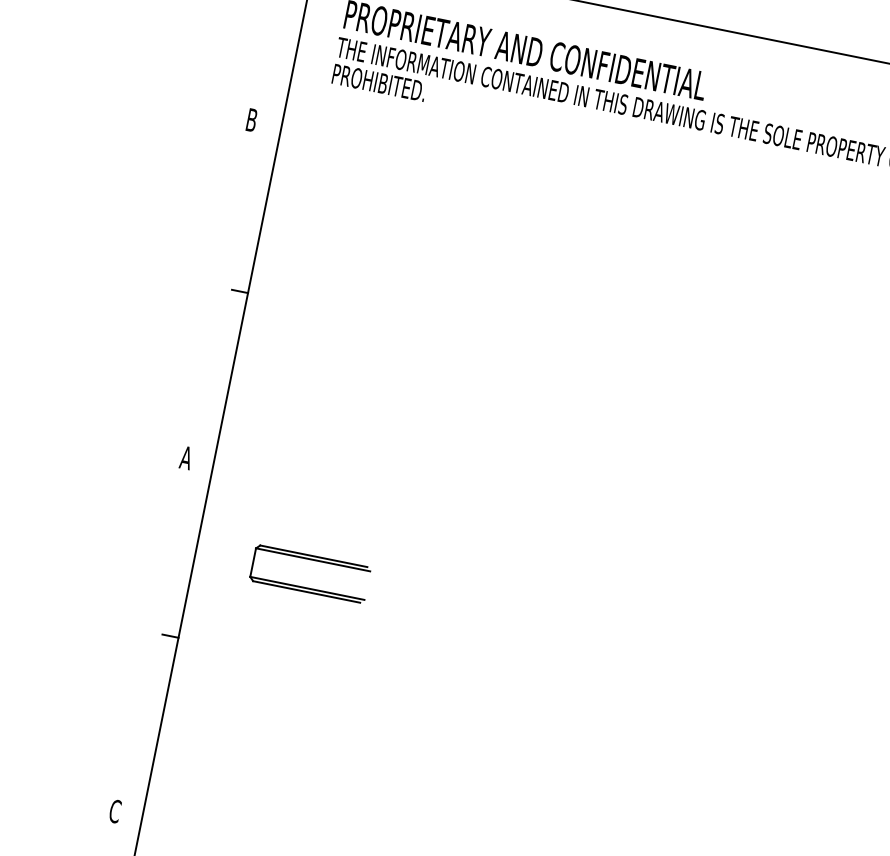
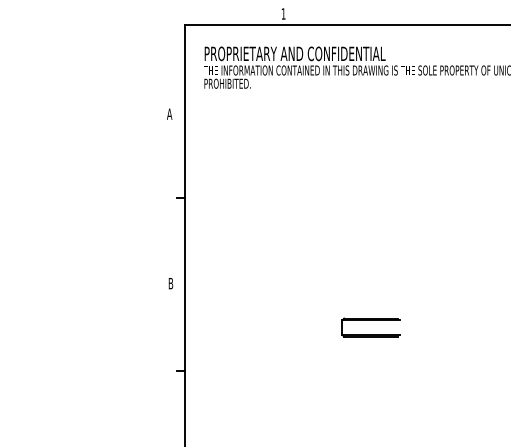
text: (251, 118) -> (169, 113), B -> A
text: (185, 457) -> (170, 283), A -> B
part: (312, 559) -> (370, 320), moved

